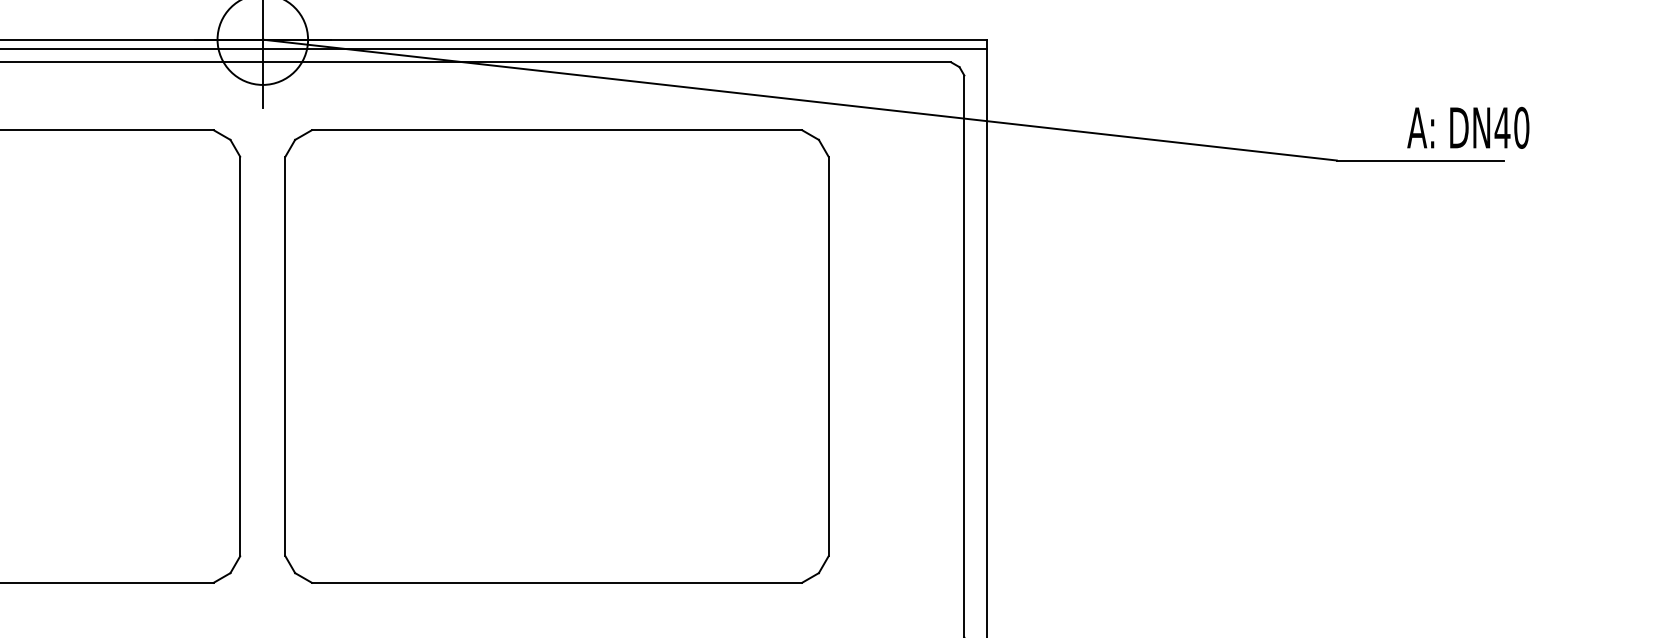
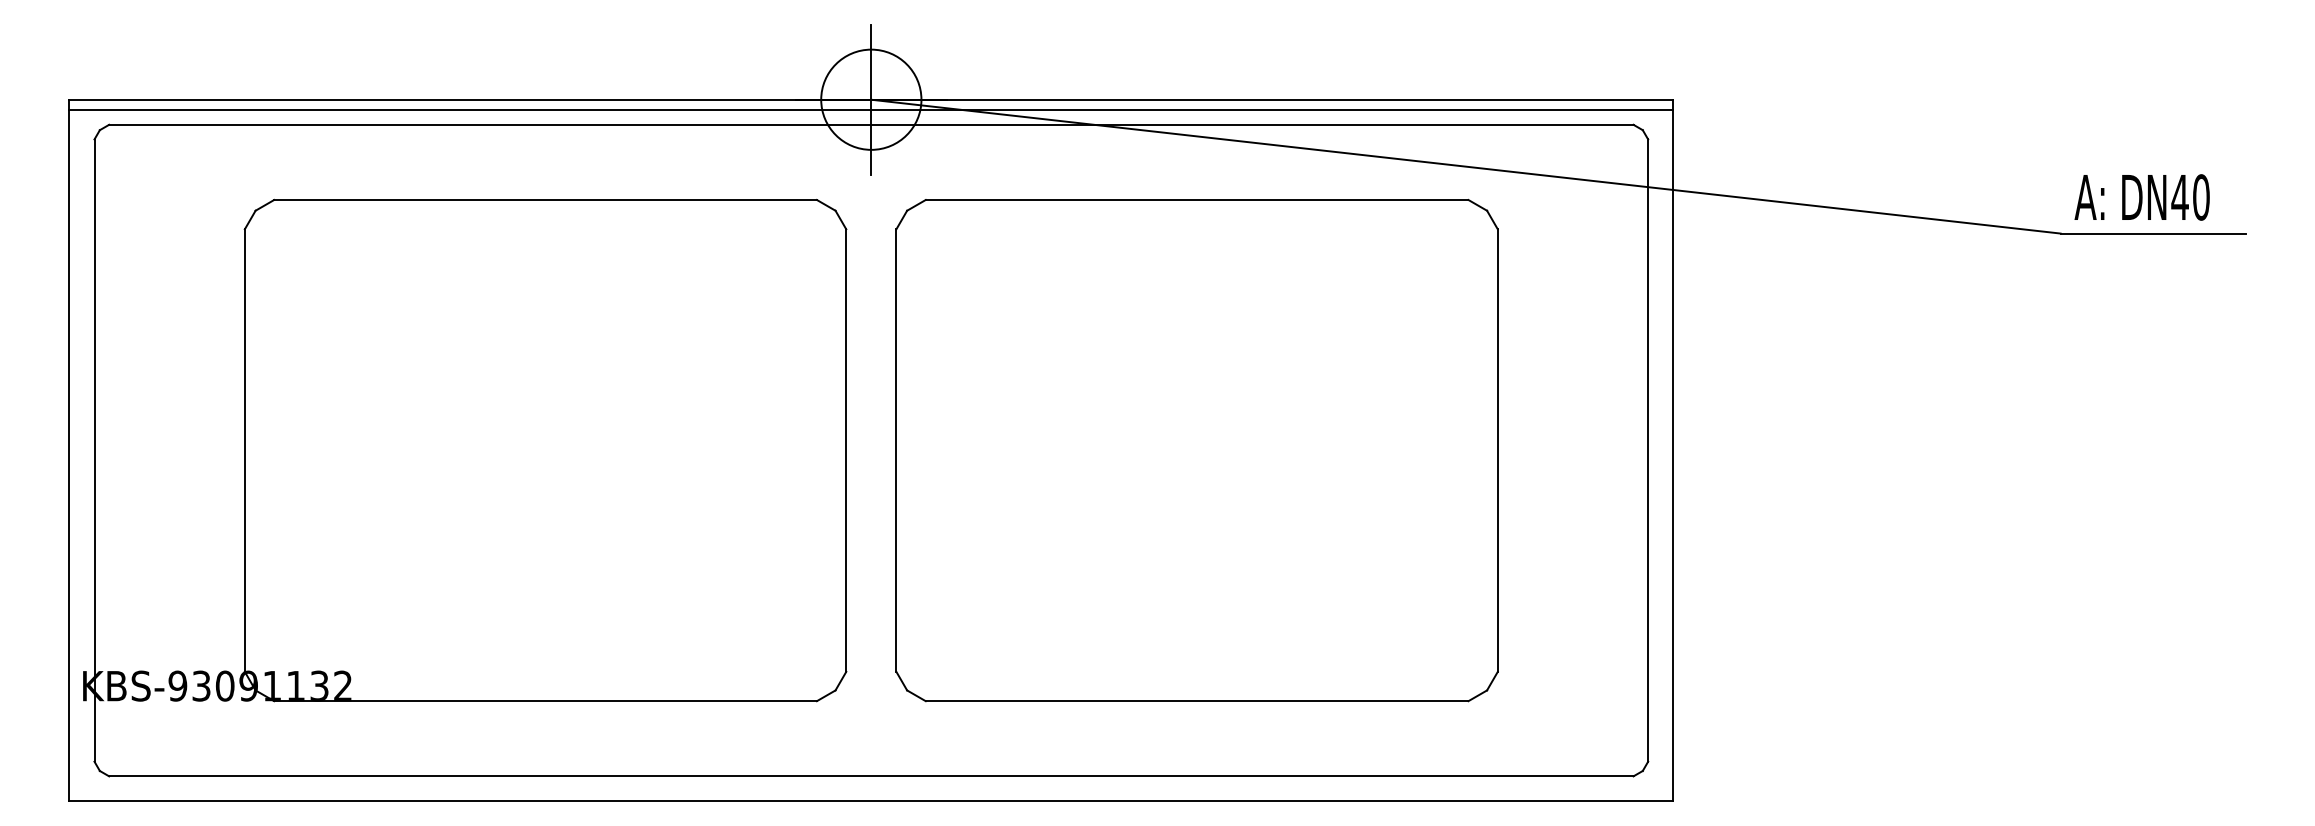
text: (1467, 127) -> (2141, 197), moved

